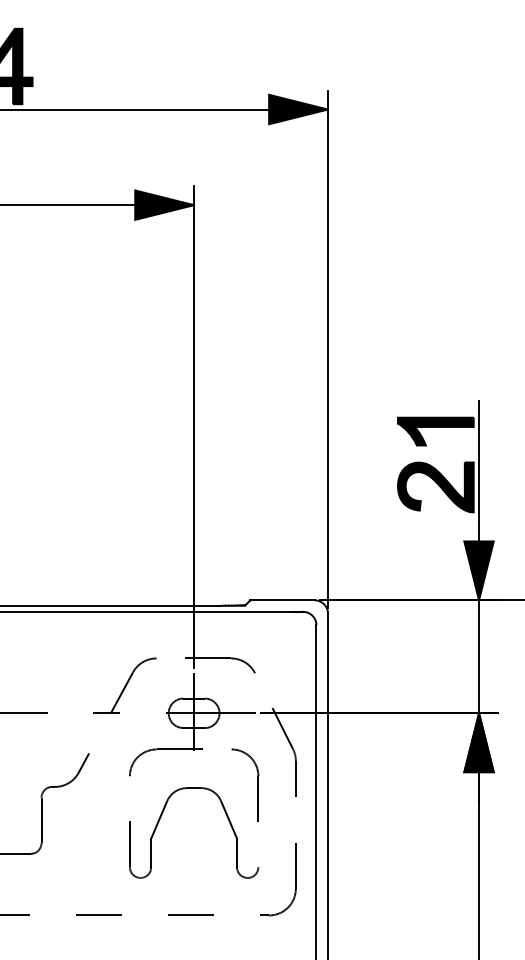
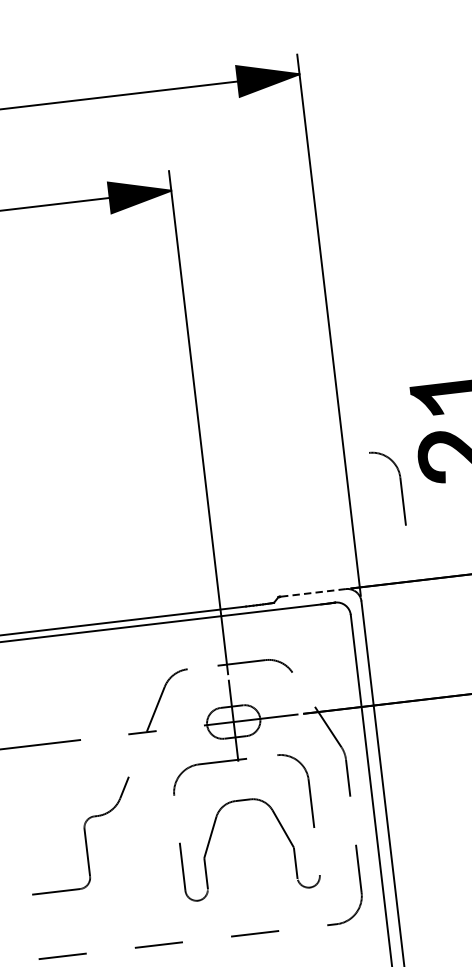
part: (377, 509) -> (400, 486), added
line: (282, 600) -> (312, 593), solid -> dashed

